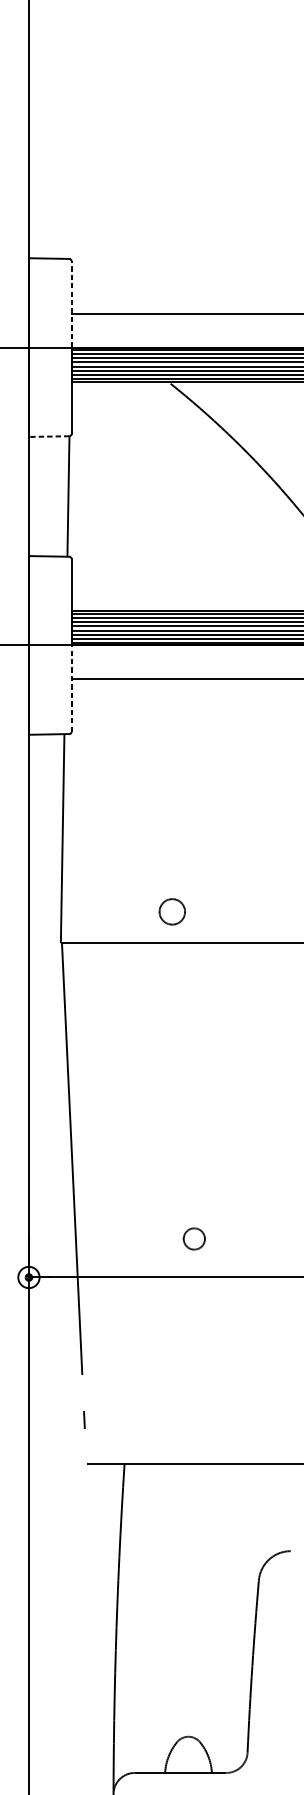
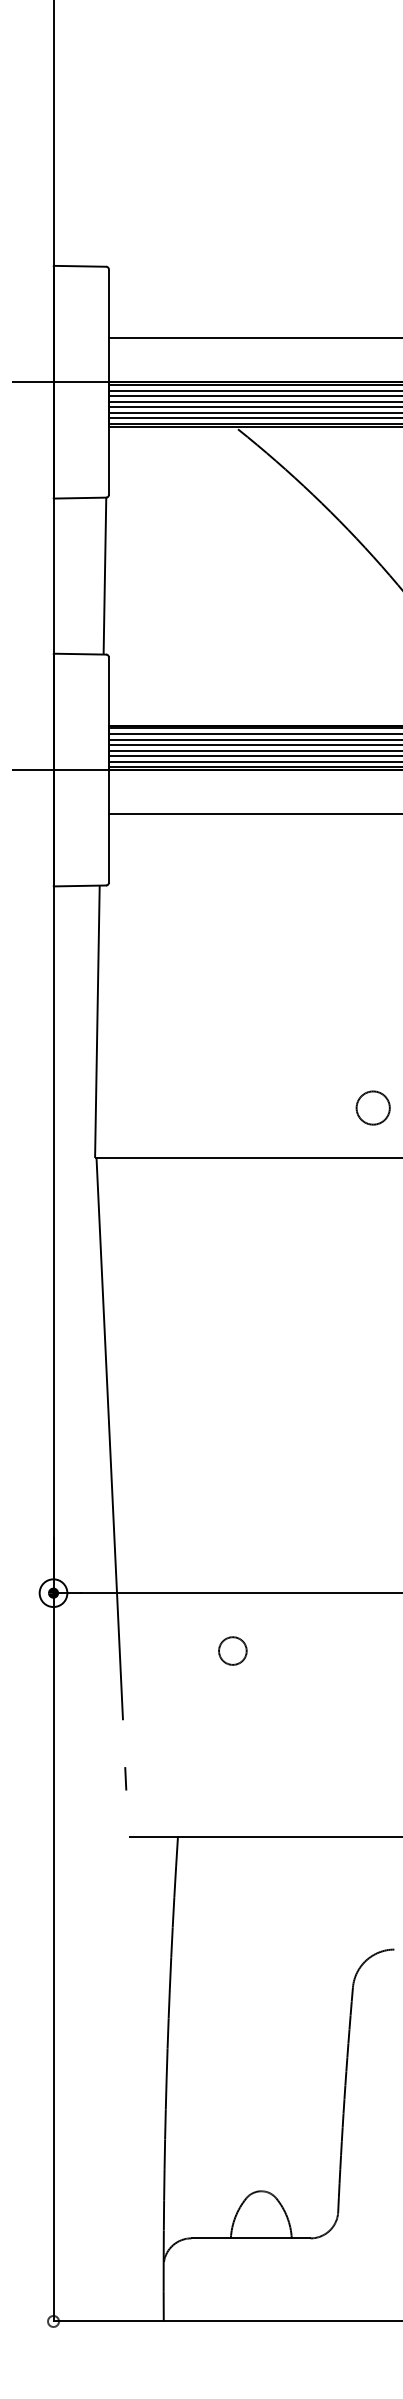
line: (71, 304) -> (108, 325), dashed -> solid
line: (49, 436) -> (80, 498), dashed -> solid
line: (71, 687) -> (108, 825), dashed -> solid
part: (171, 911) -> (372, 1107), moved
part: (194, 1238) -> (232, 1650), moved

